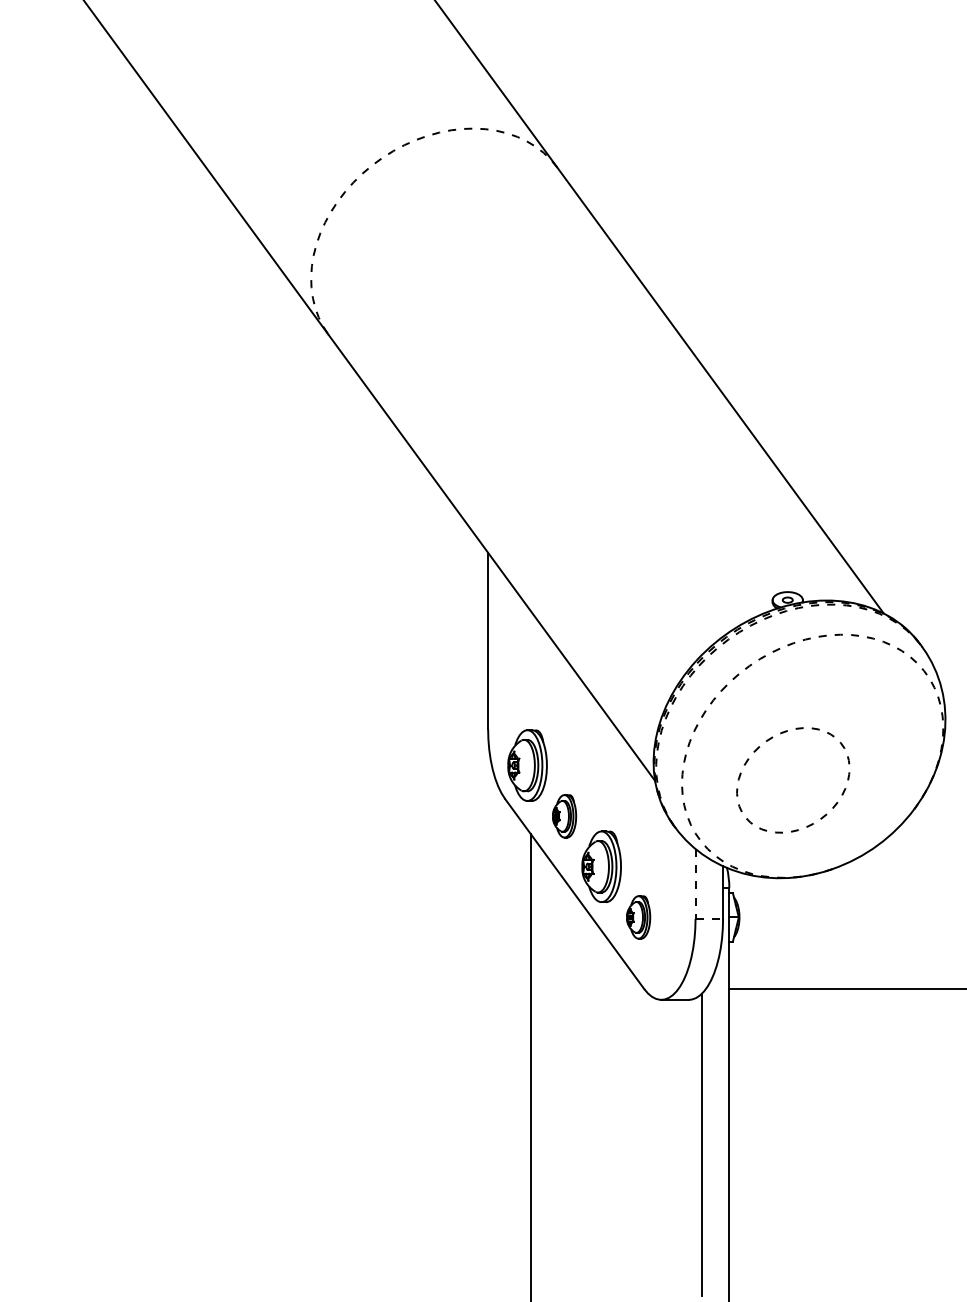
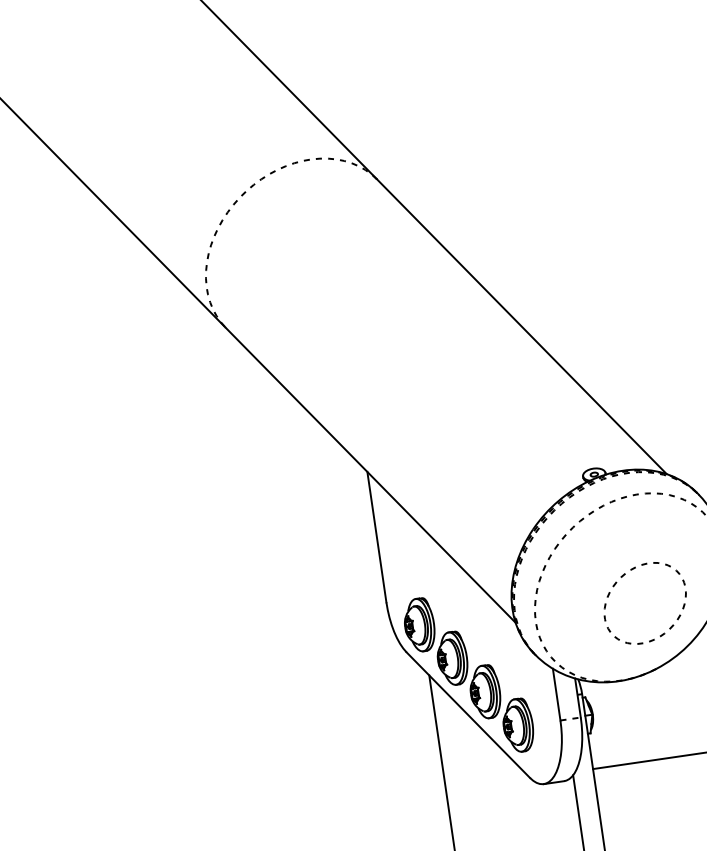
part: (824, 814) -> (671, 625), moved
part: (564, 816) -> (452, 658), size x1.67
line: (695, 883) -> (556, 694), dashed -> solid
part: (638, 917) -> (518, 725), size x1.67

